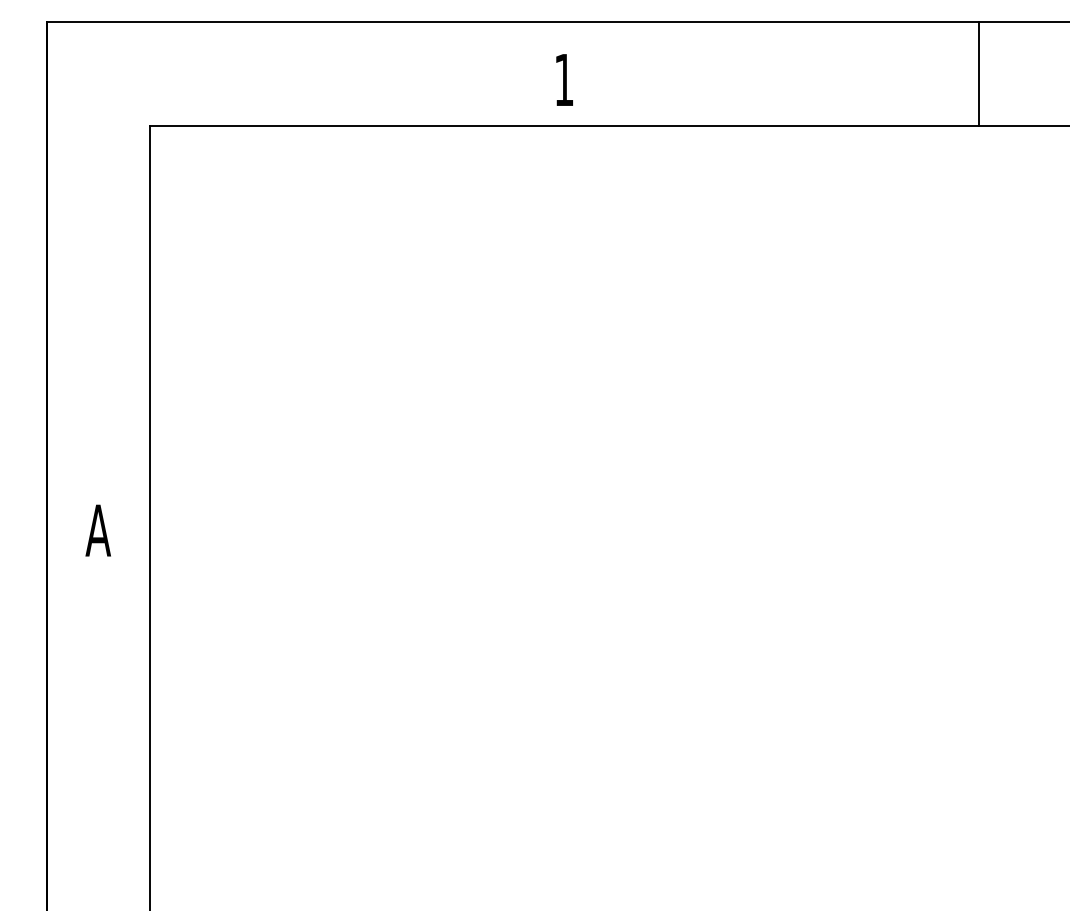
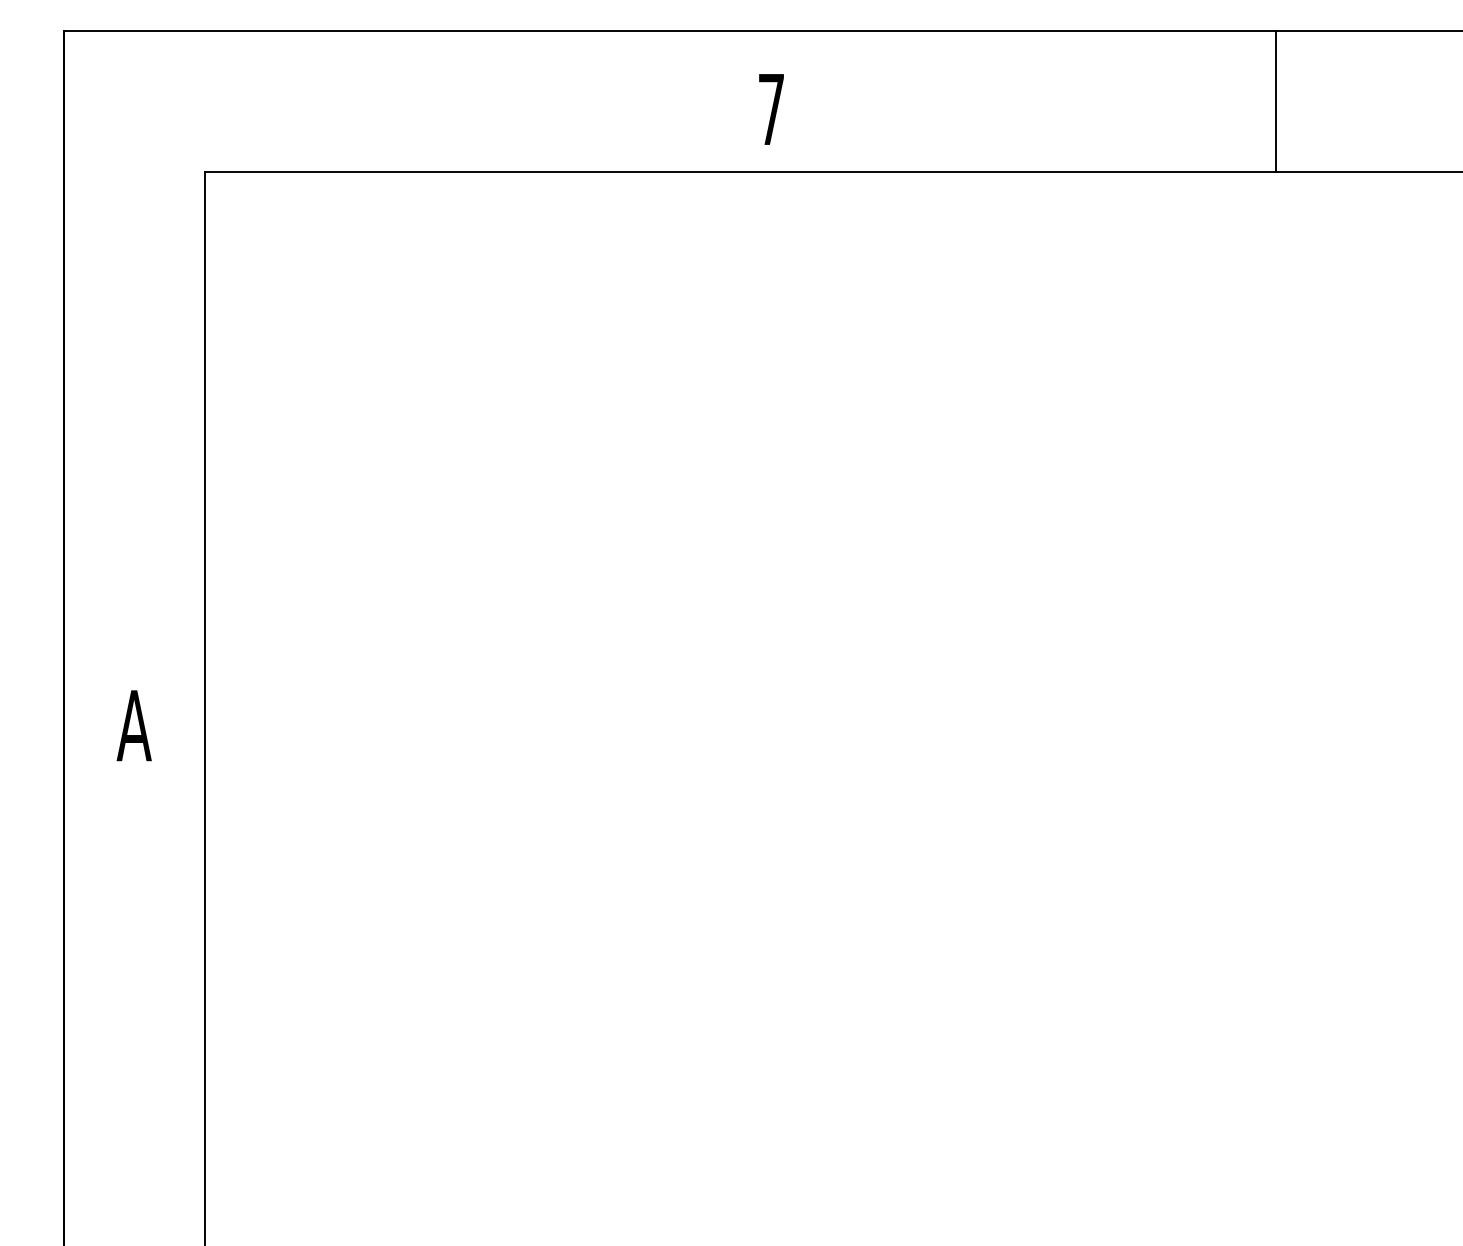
line: (979, 74) -> (1276, 101), moved
text: (564, 79) -> (771, 108), 1 -> 7

